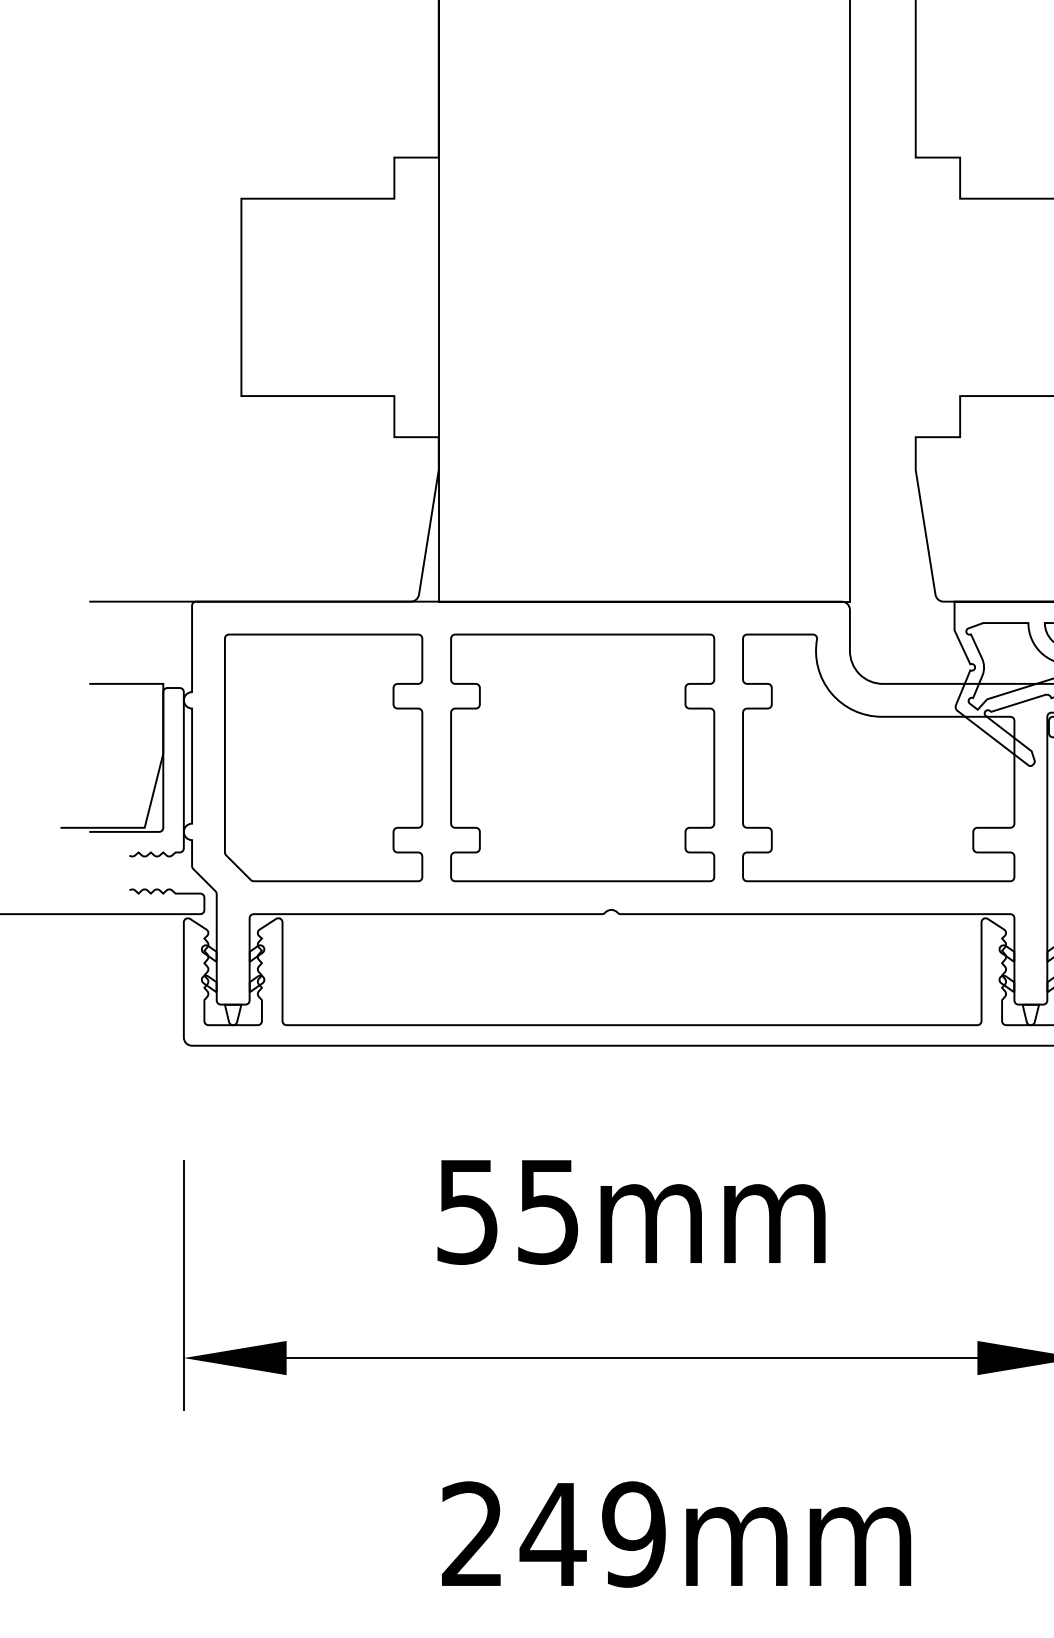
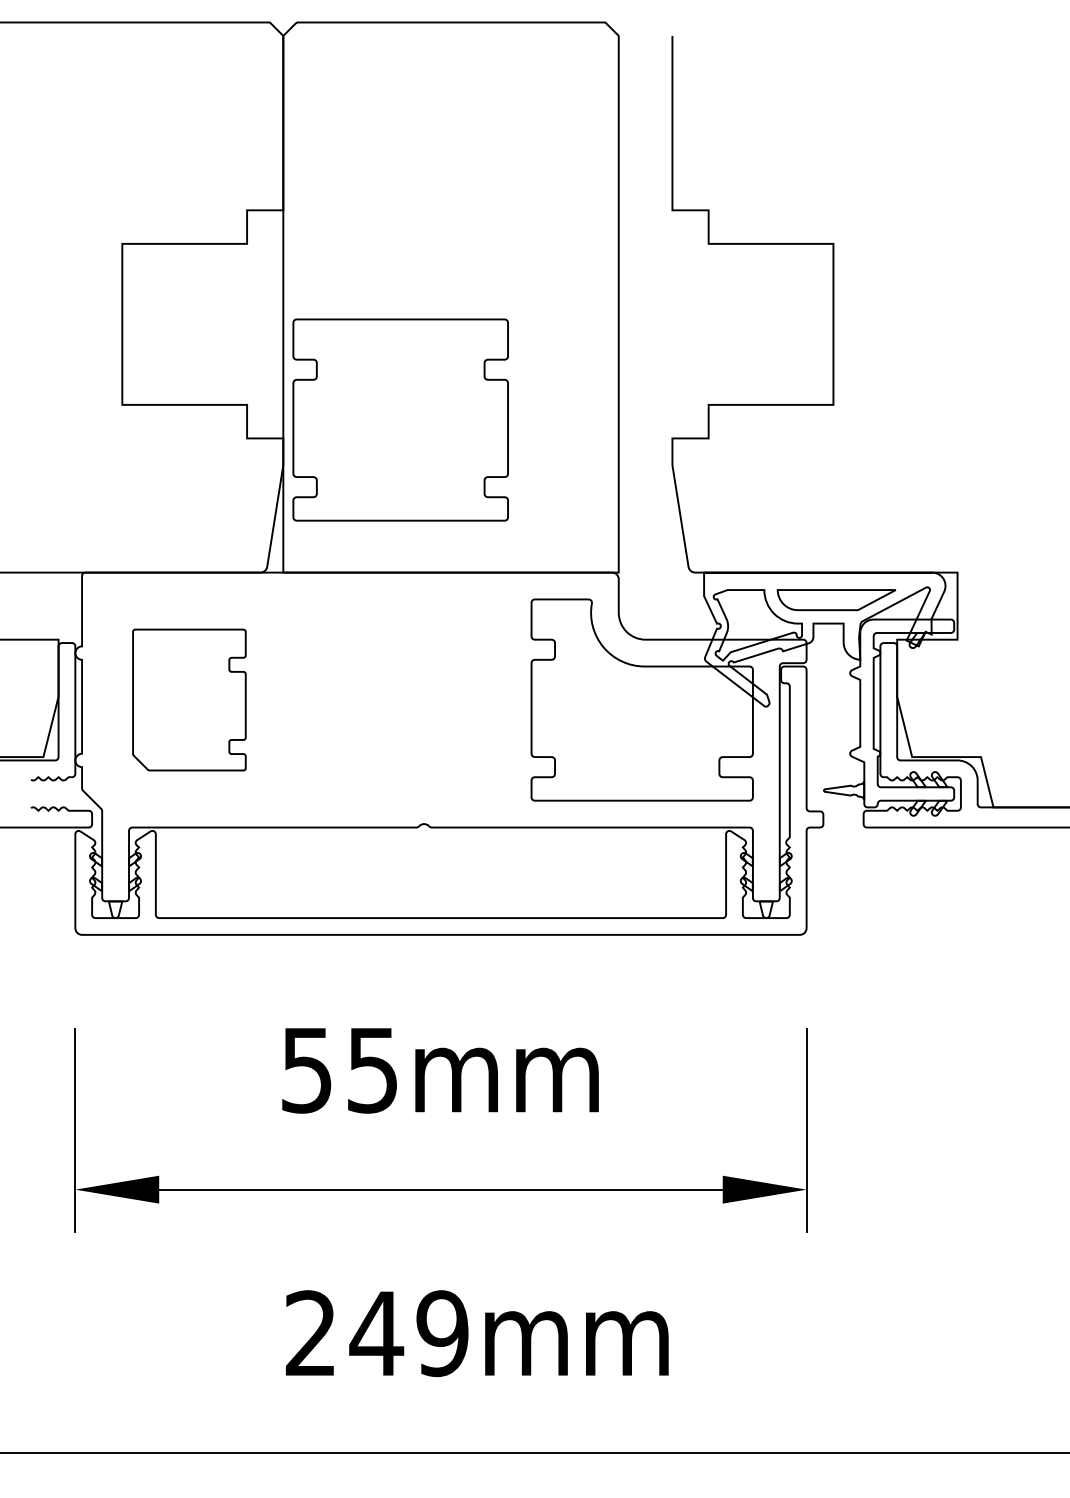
part: (323, 757) -> (189, 699), size x0.7
part: (582, 757) -> (400, 419), moved

